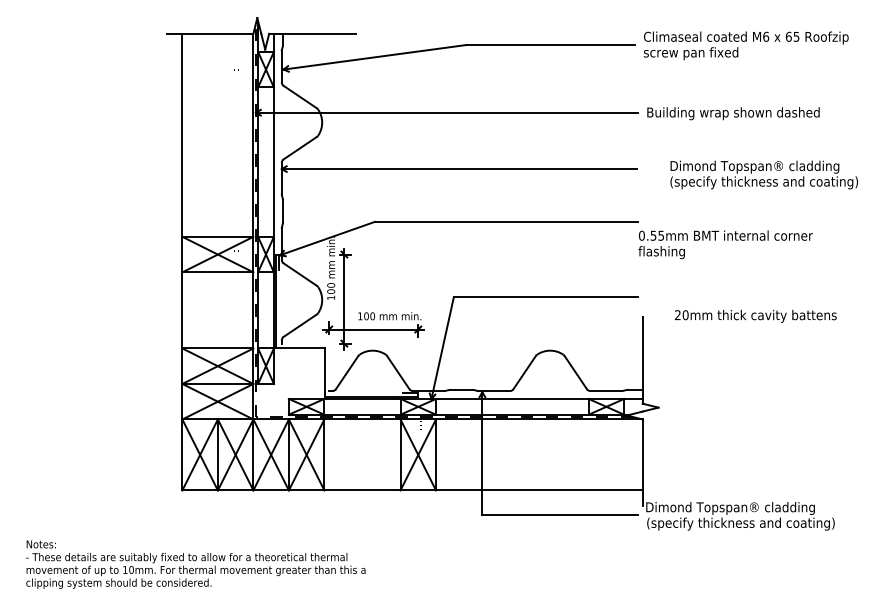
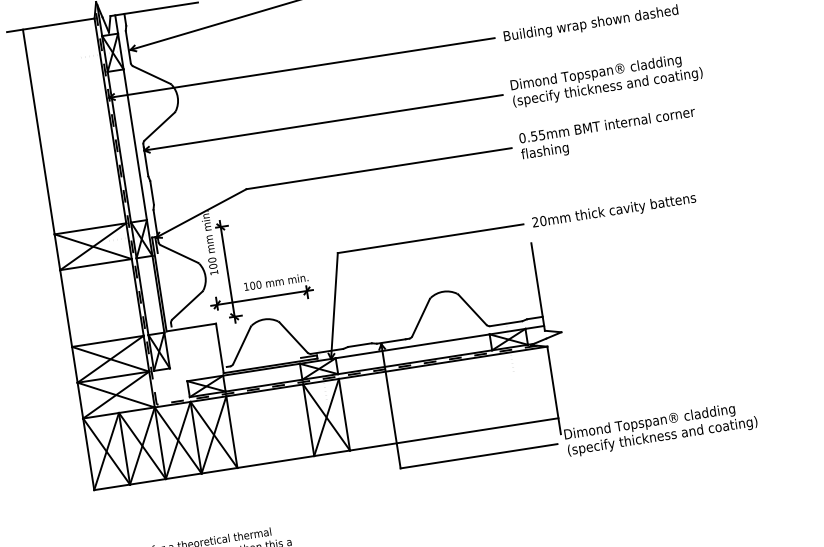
text: (763, 174) -> (605, 79), moved
text: (725, 244) -> (608, 133), moved
text: (755, 315) -> (613, 210), moved

